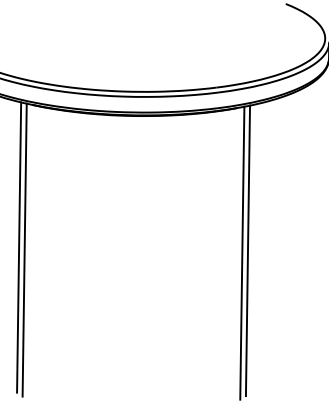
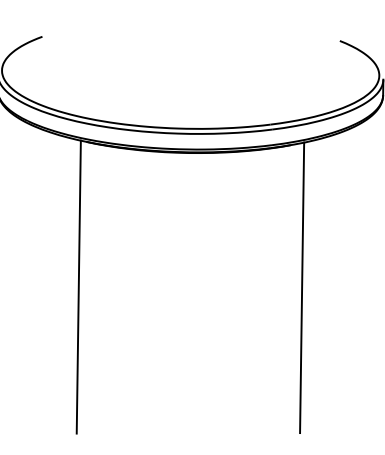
line: (19, 247) -> (73, 284), removed
line: (242, 252) -> (296, 289), removed

